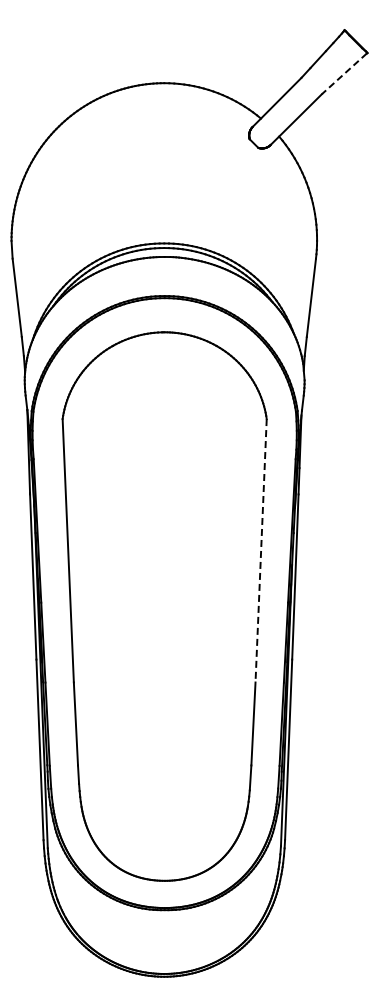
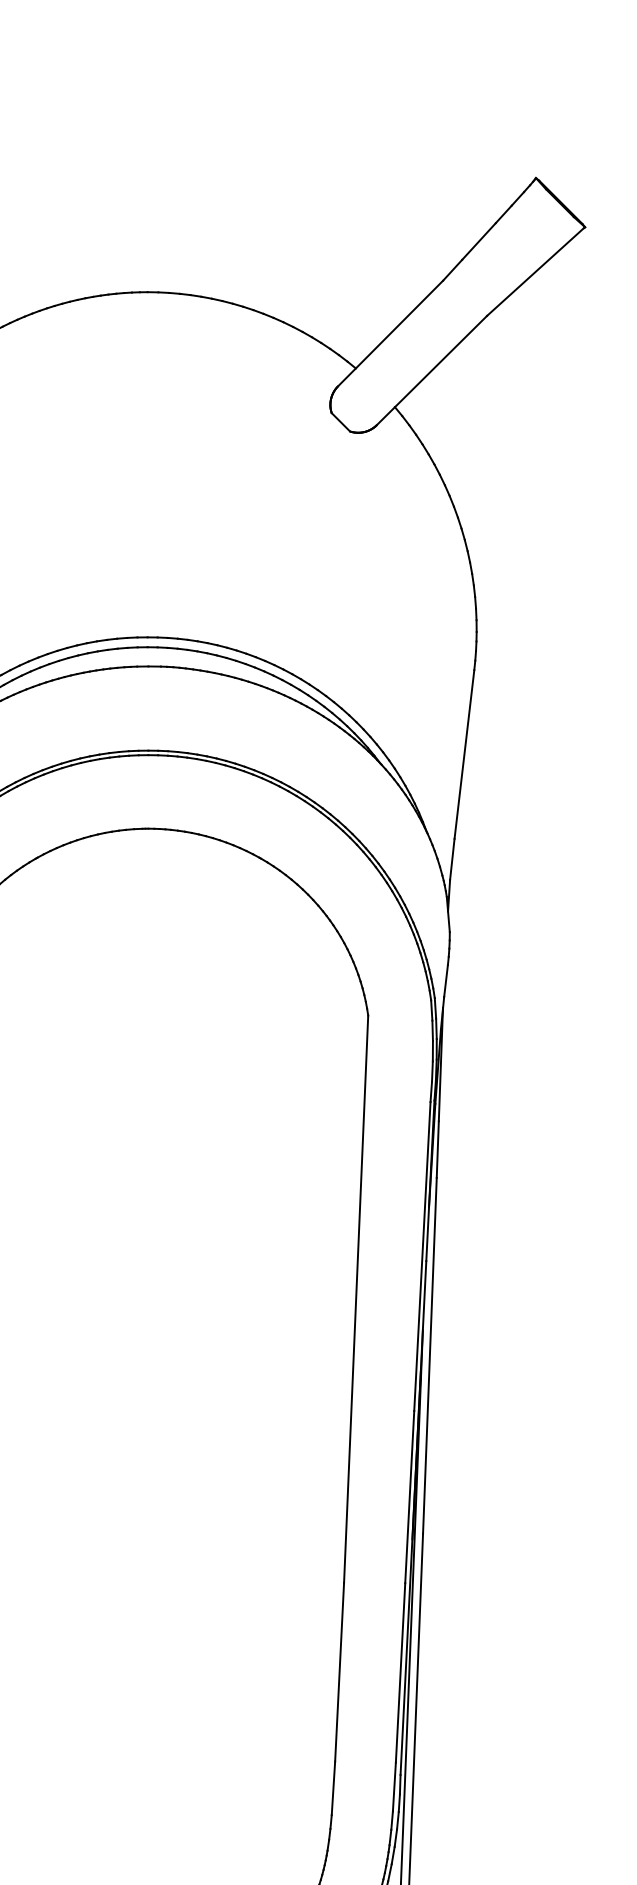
line: (344, 74) -> (535, 273), dashed -> solid
line: (261, 550) -> (356, 1298), dashed -> solid

